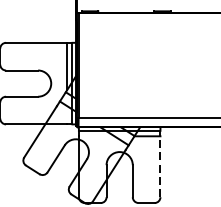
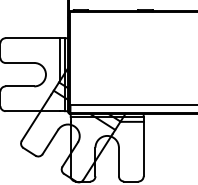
line: (160, 166) -> (143, 148), dashed -> solid

